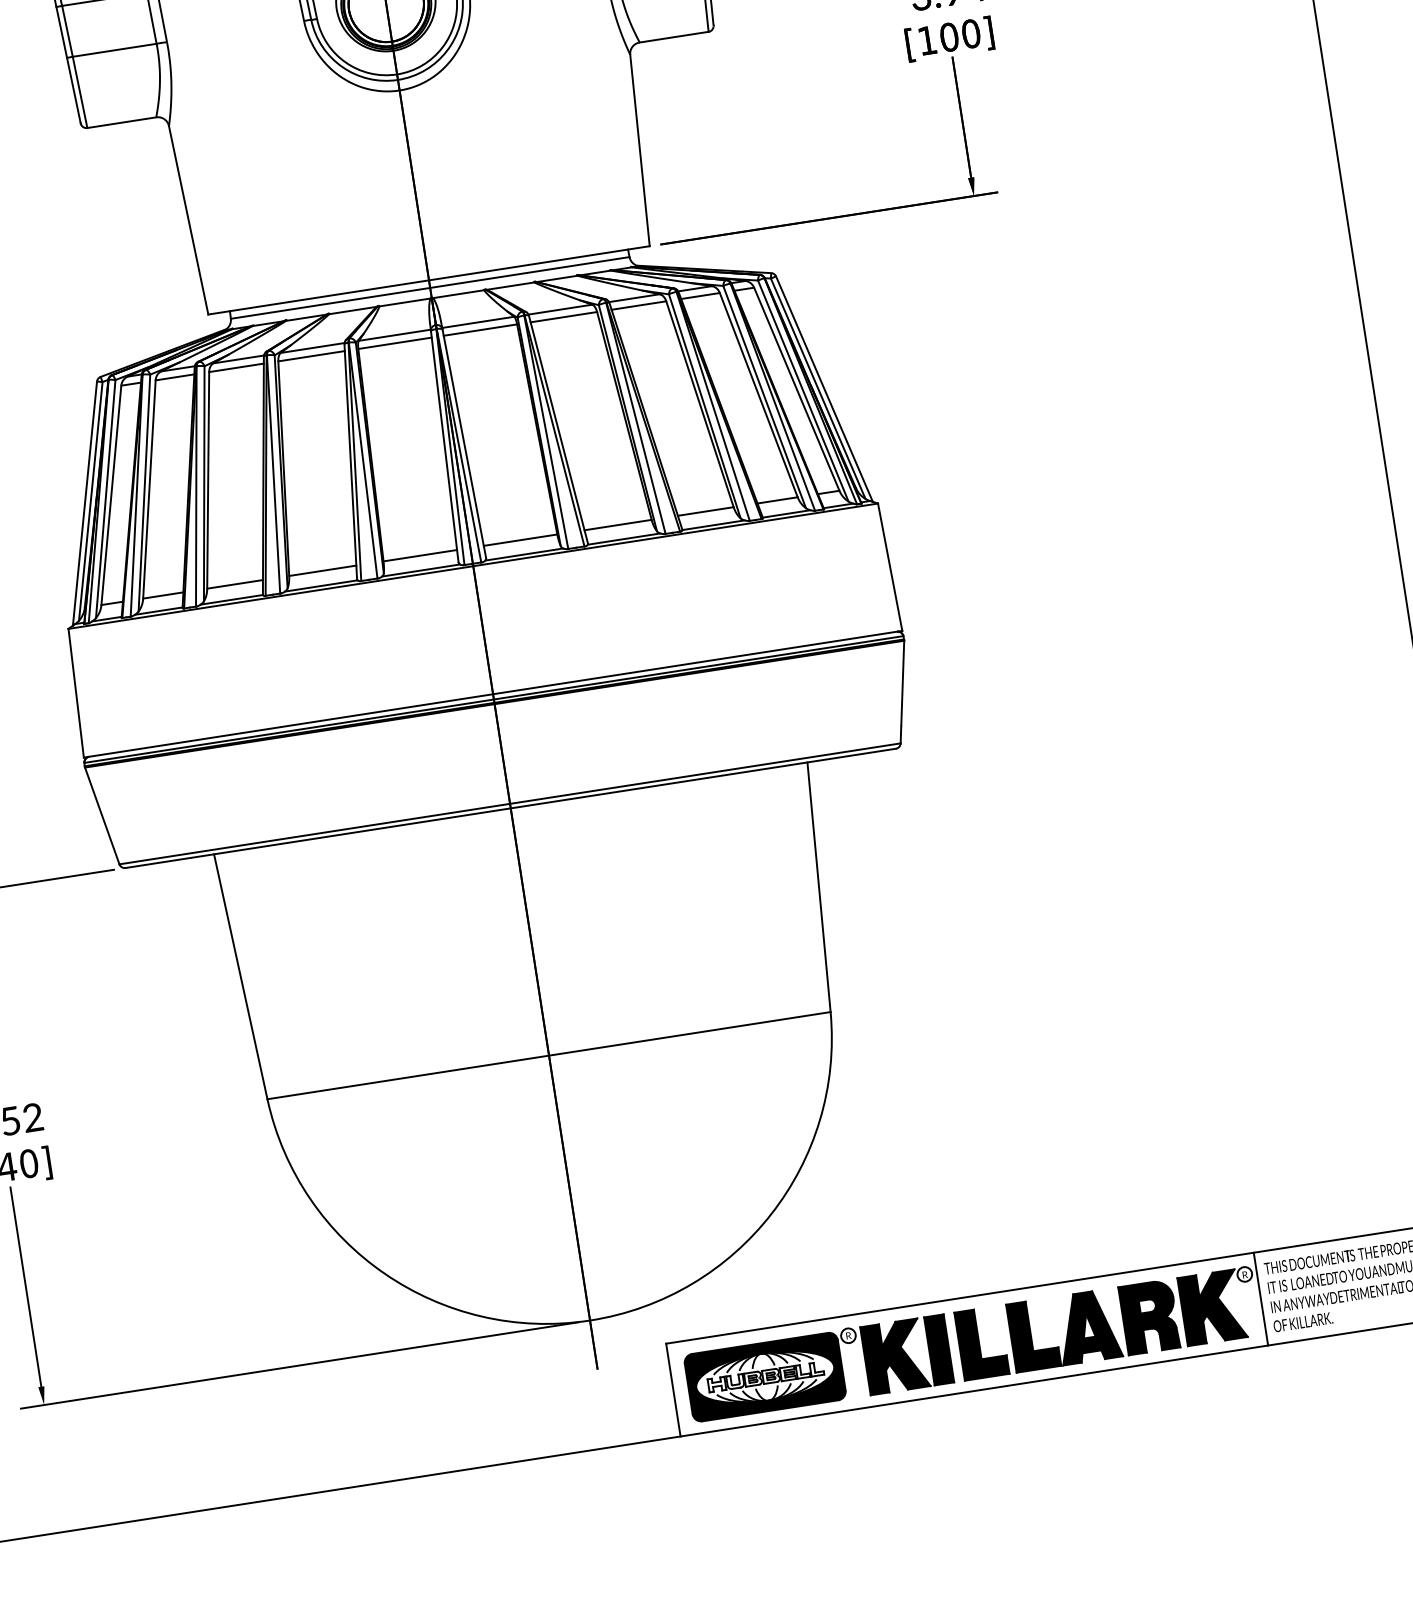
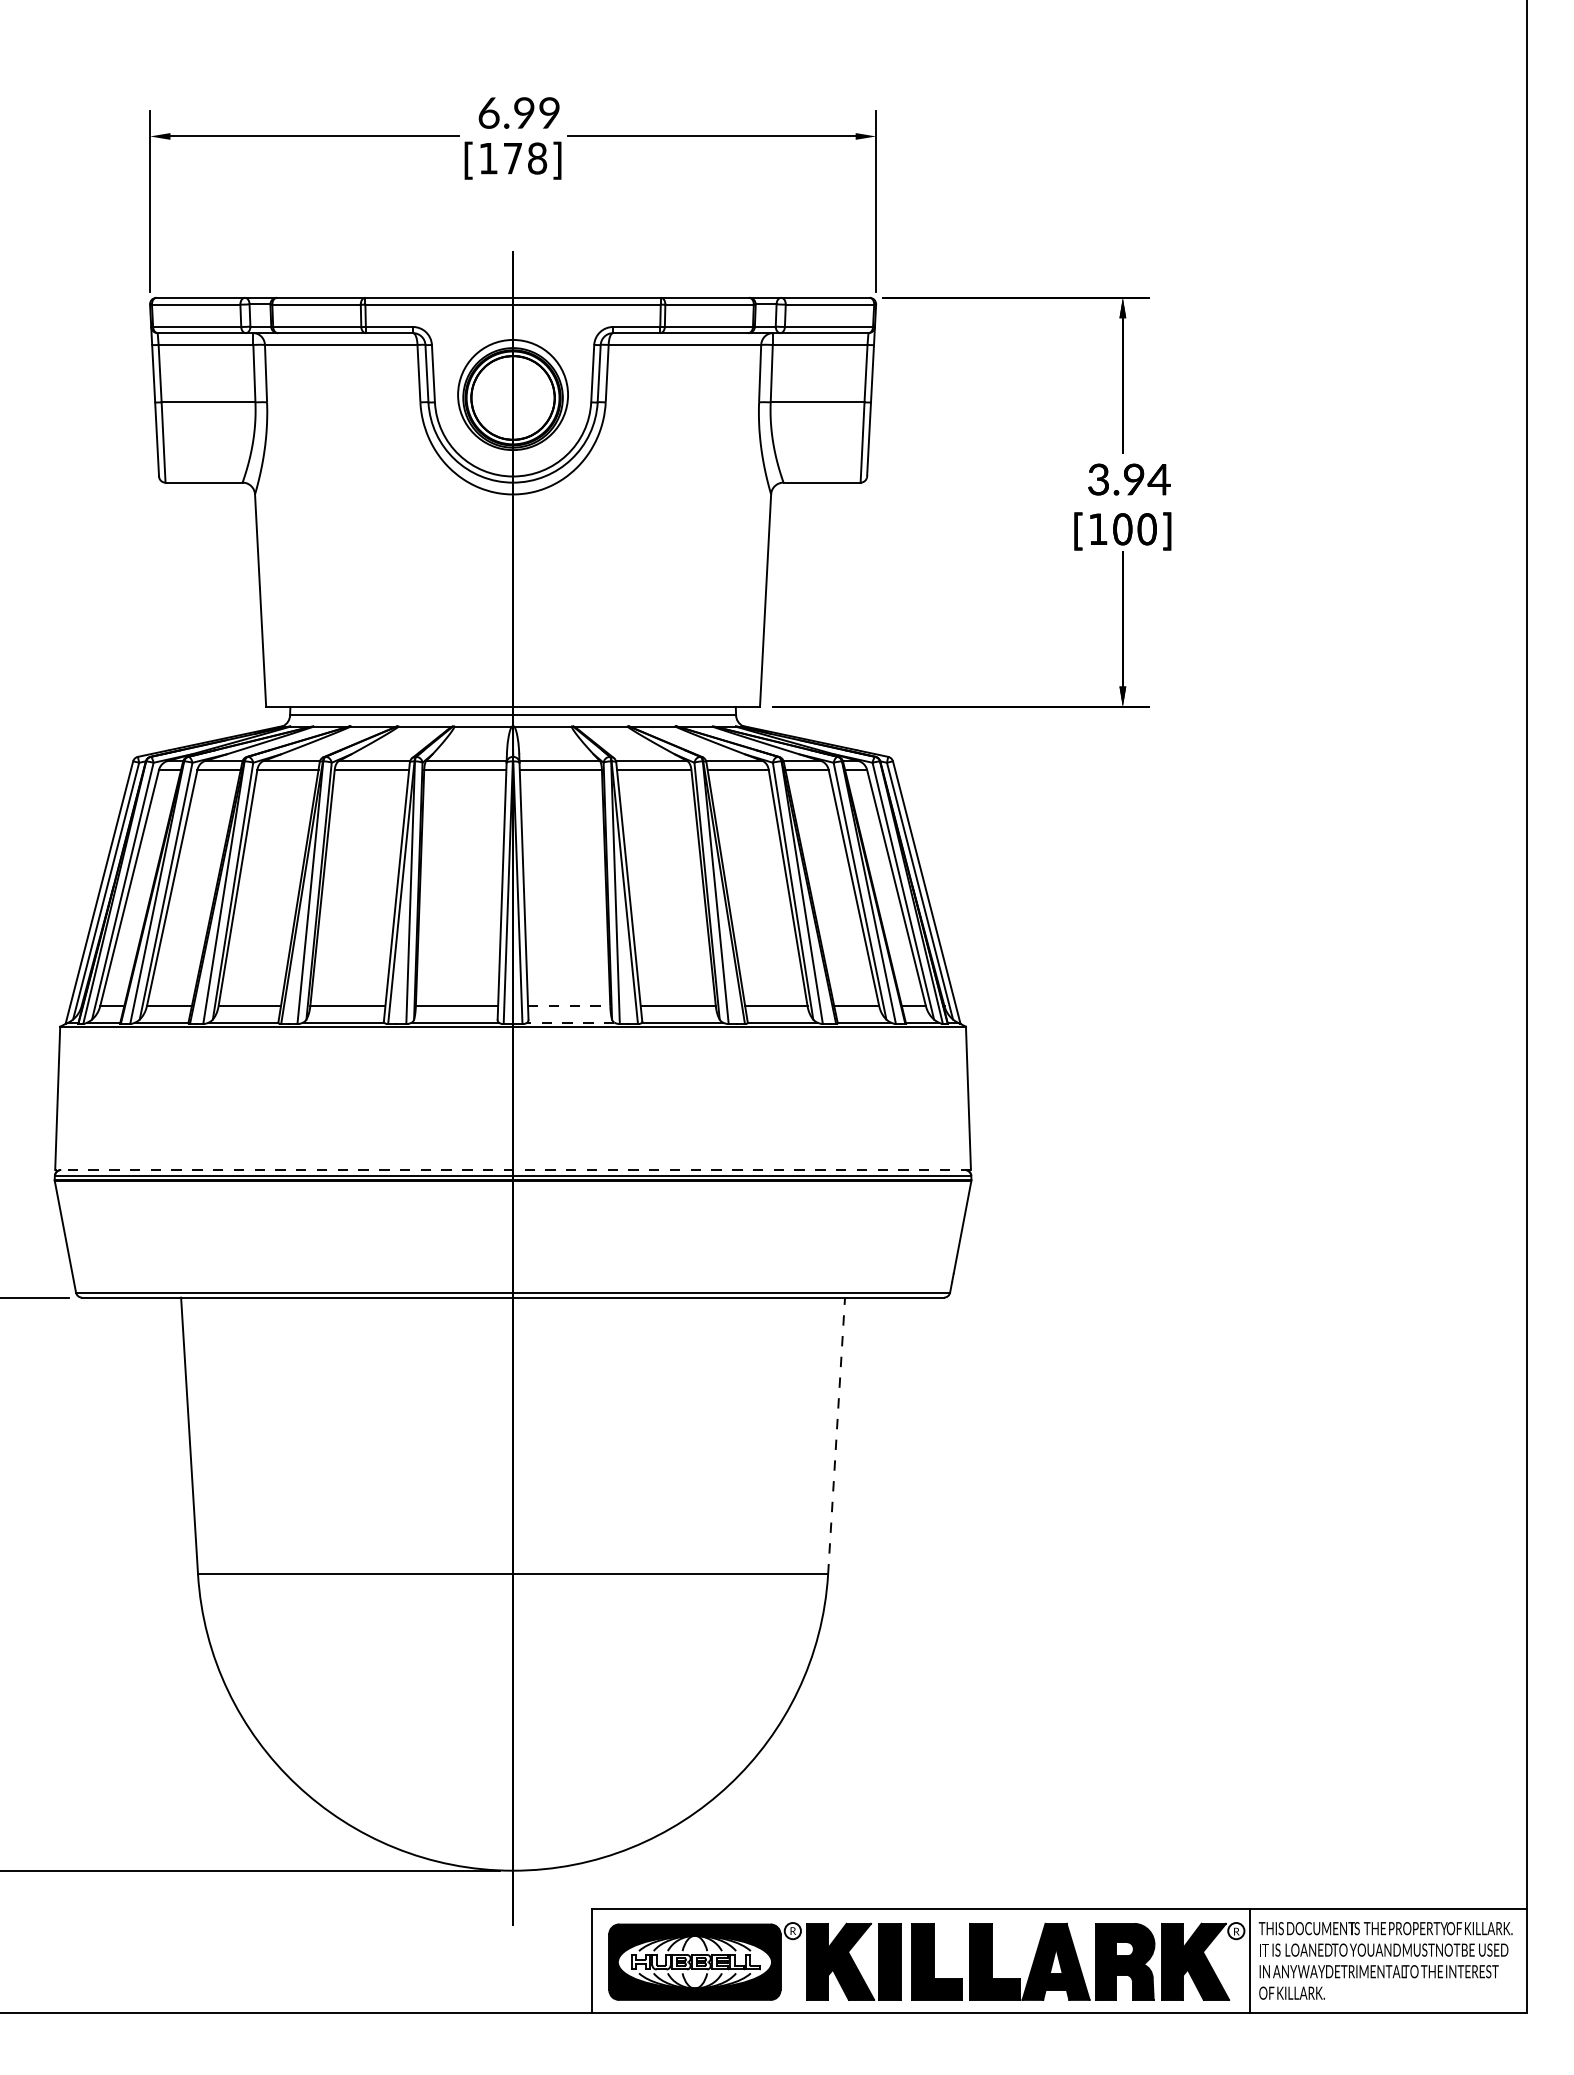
line: (520, 540) -> (569, 1006), solid -> dashed
line: (524, 554) -> (570, 1022), solid -> dashed
line: (493, 693) -> (513, 1169), solid -> dashed
line: (819, 887) -> (836, 1436), solid -> dashed

